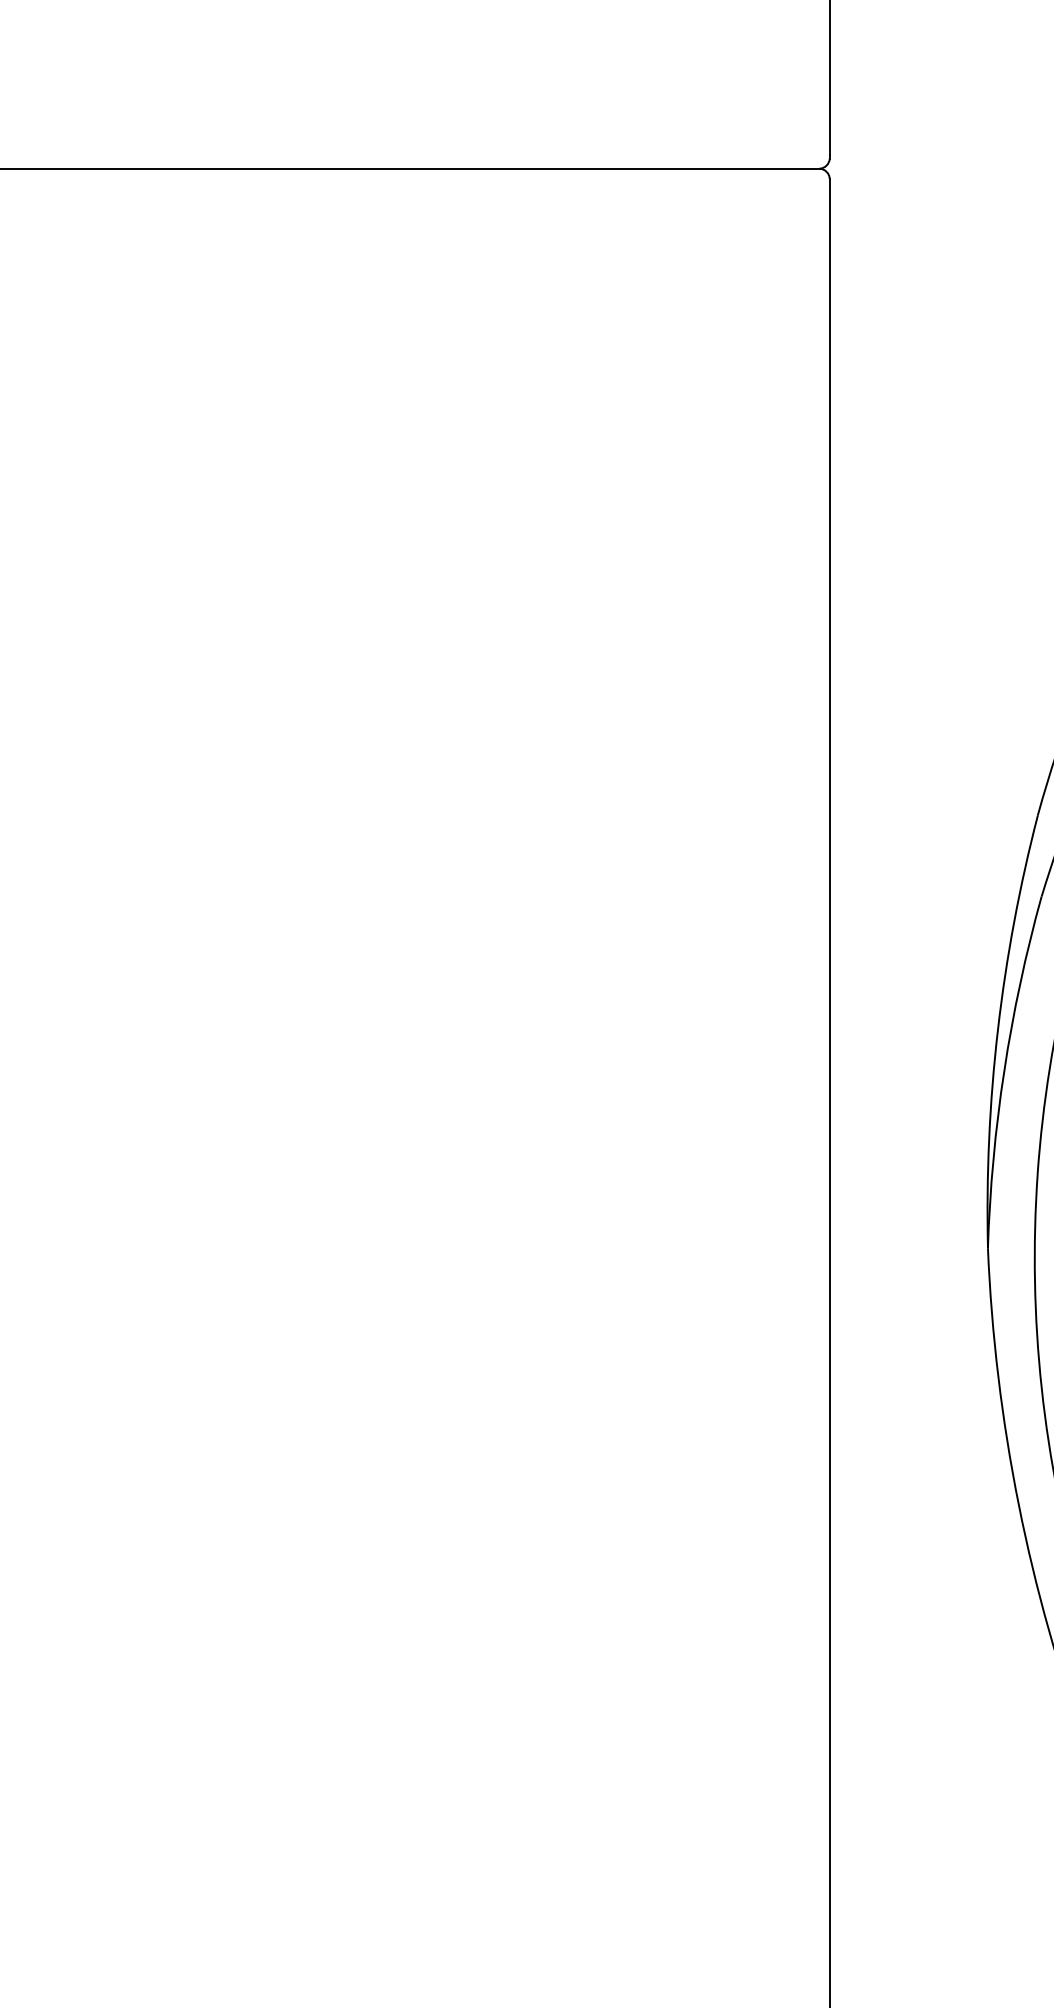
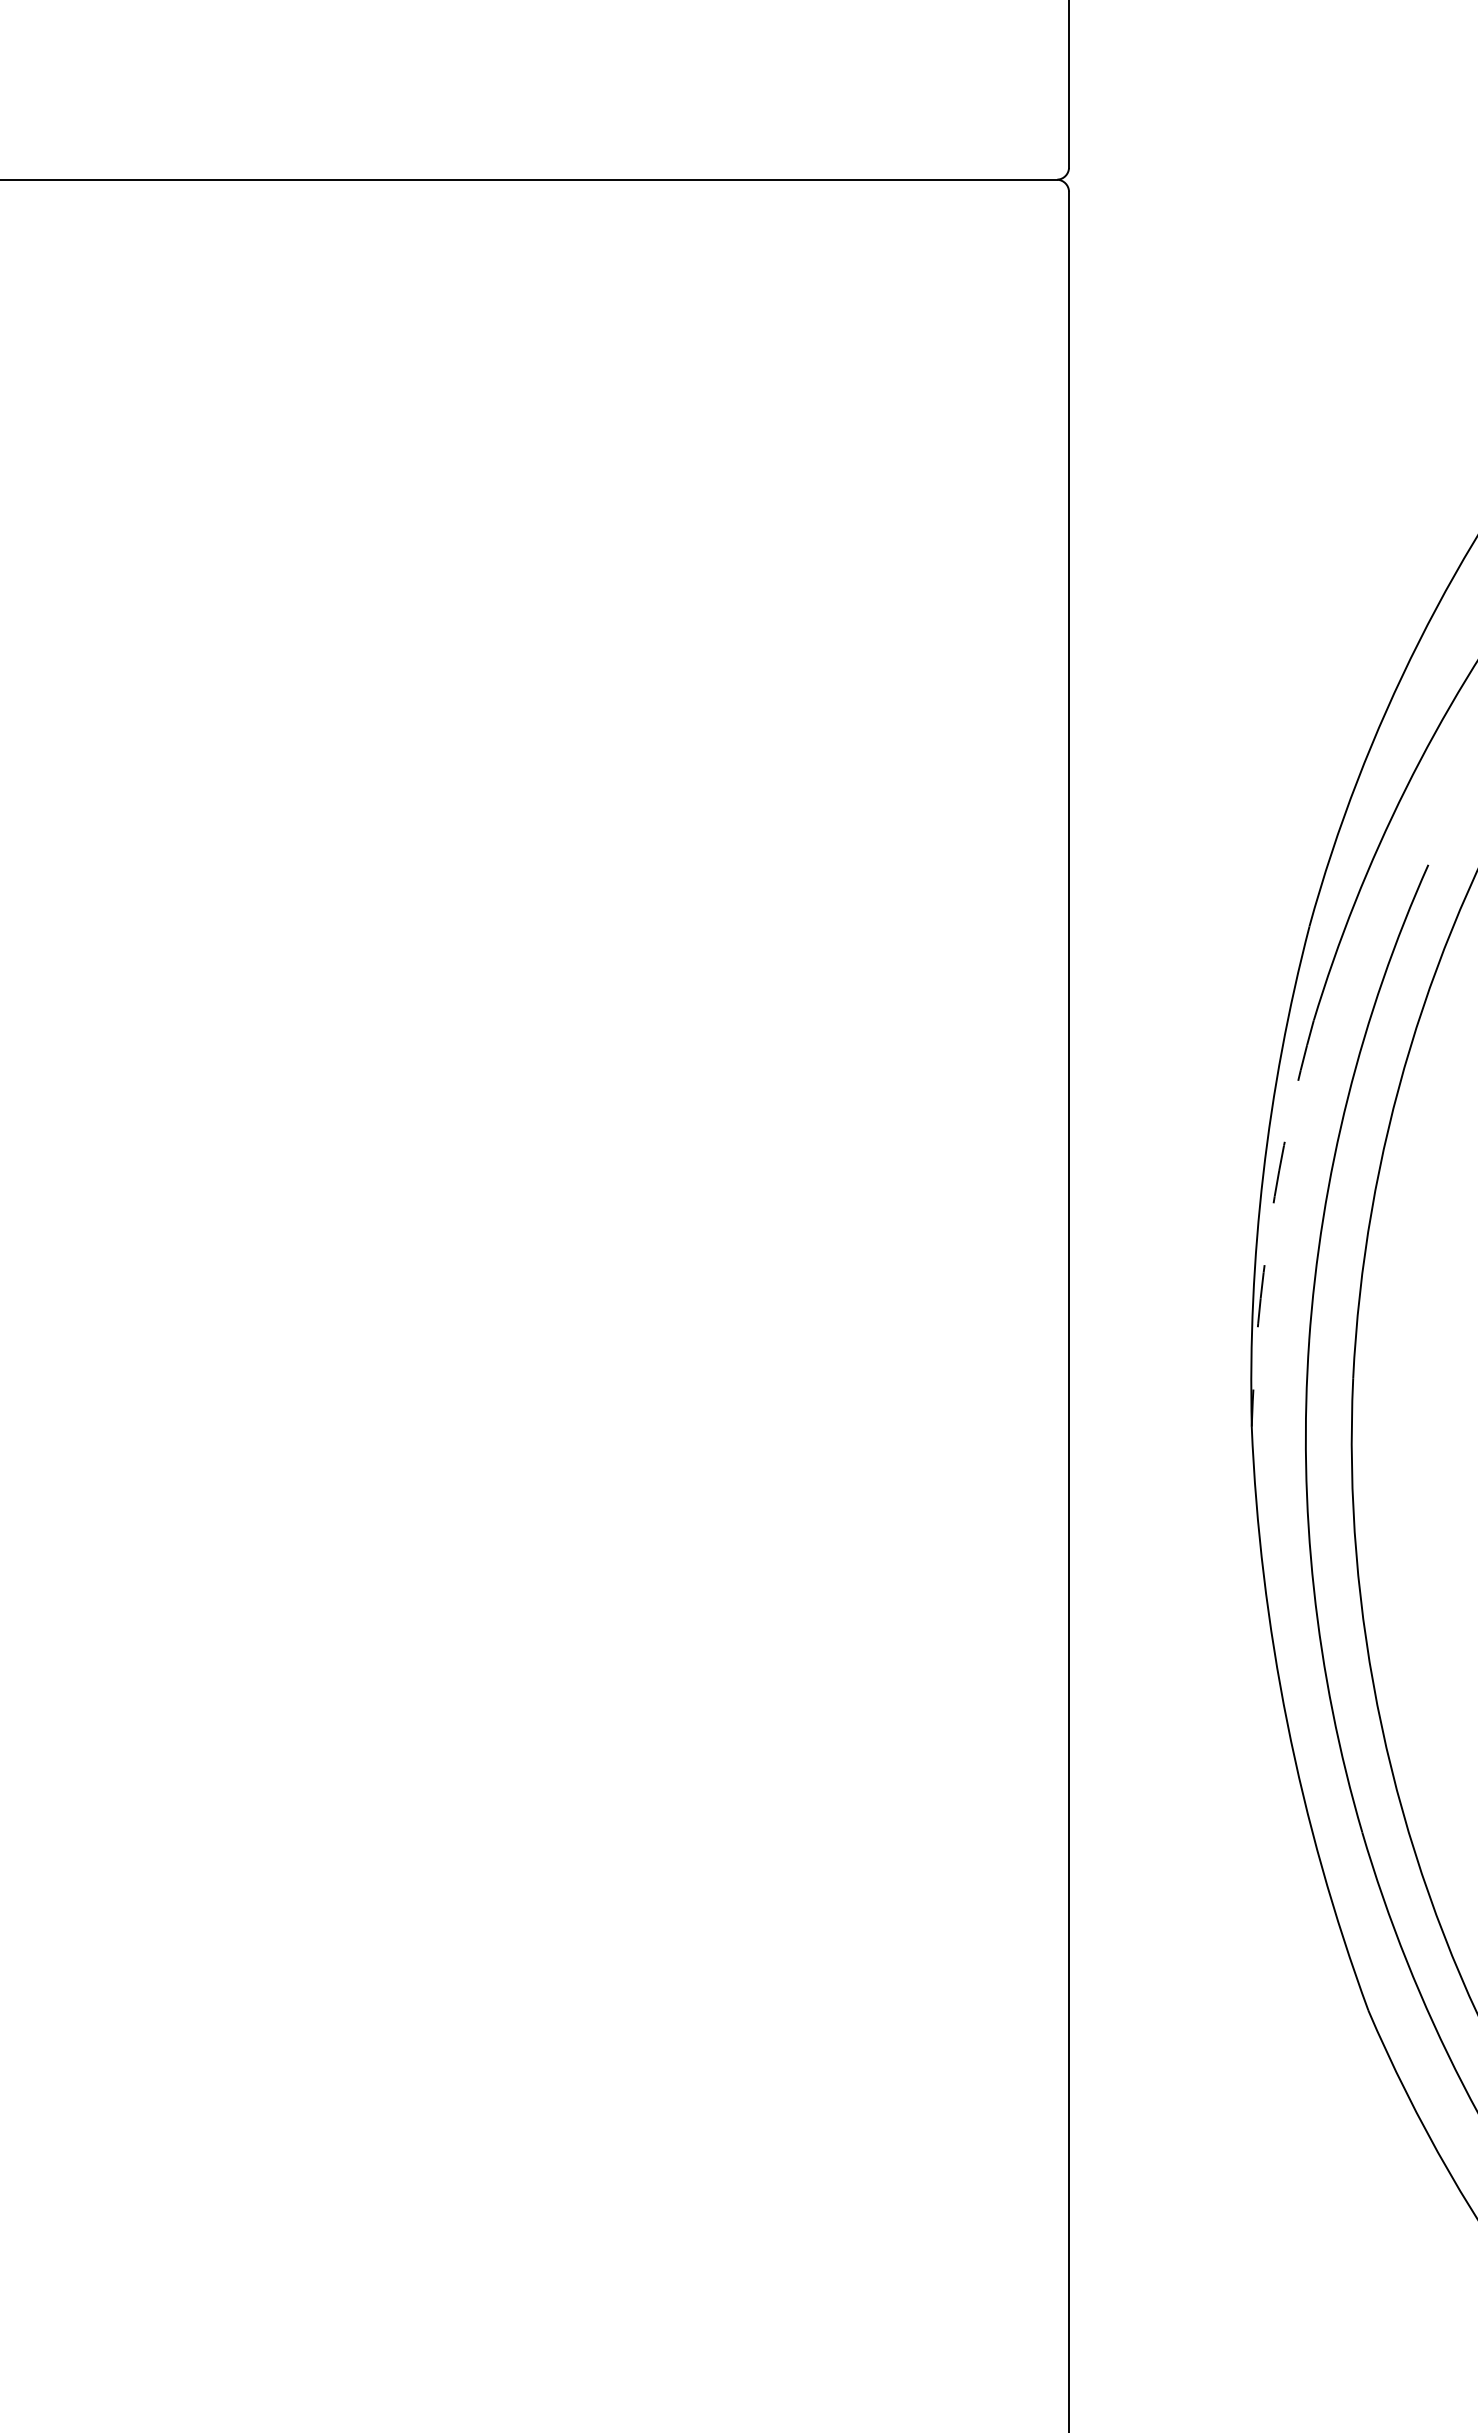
arc: (1004, 1070) -> (1270, 1221), solid -> dashed

